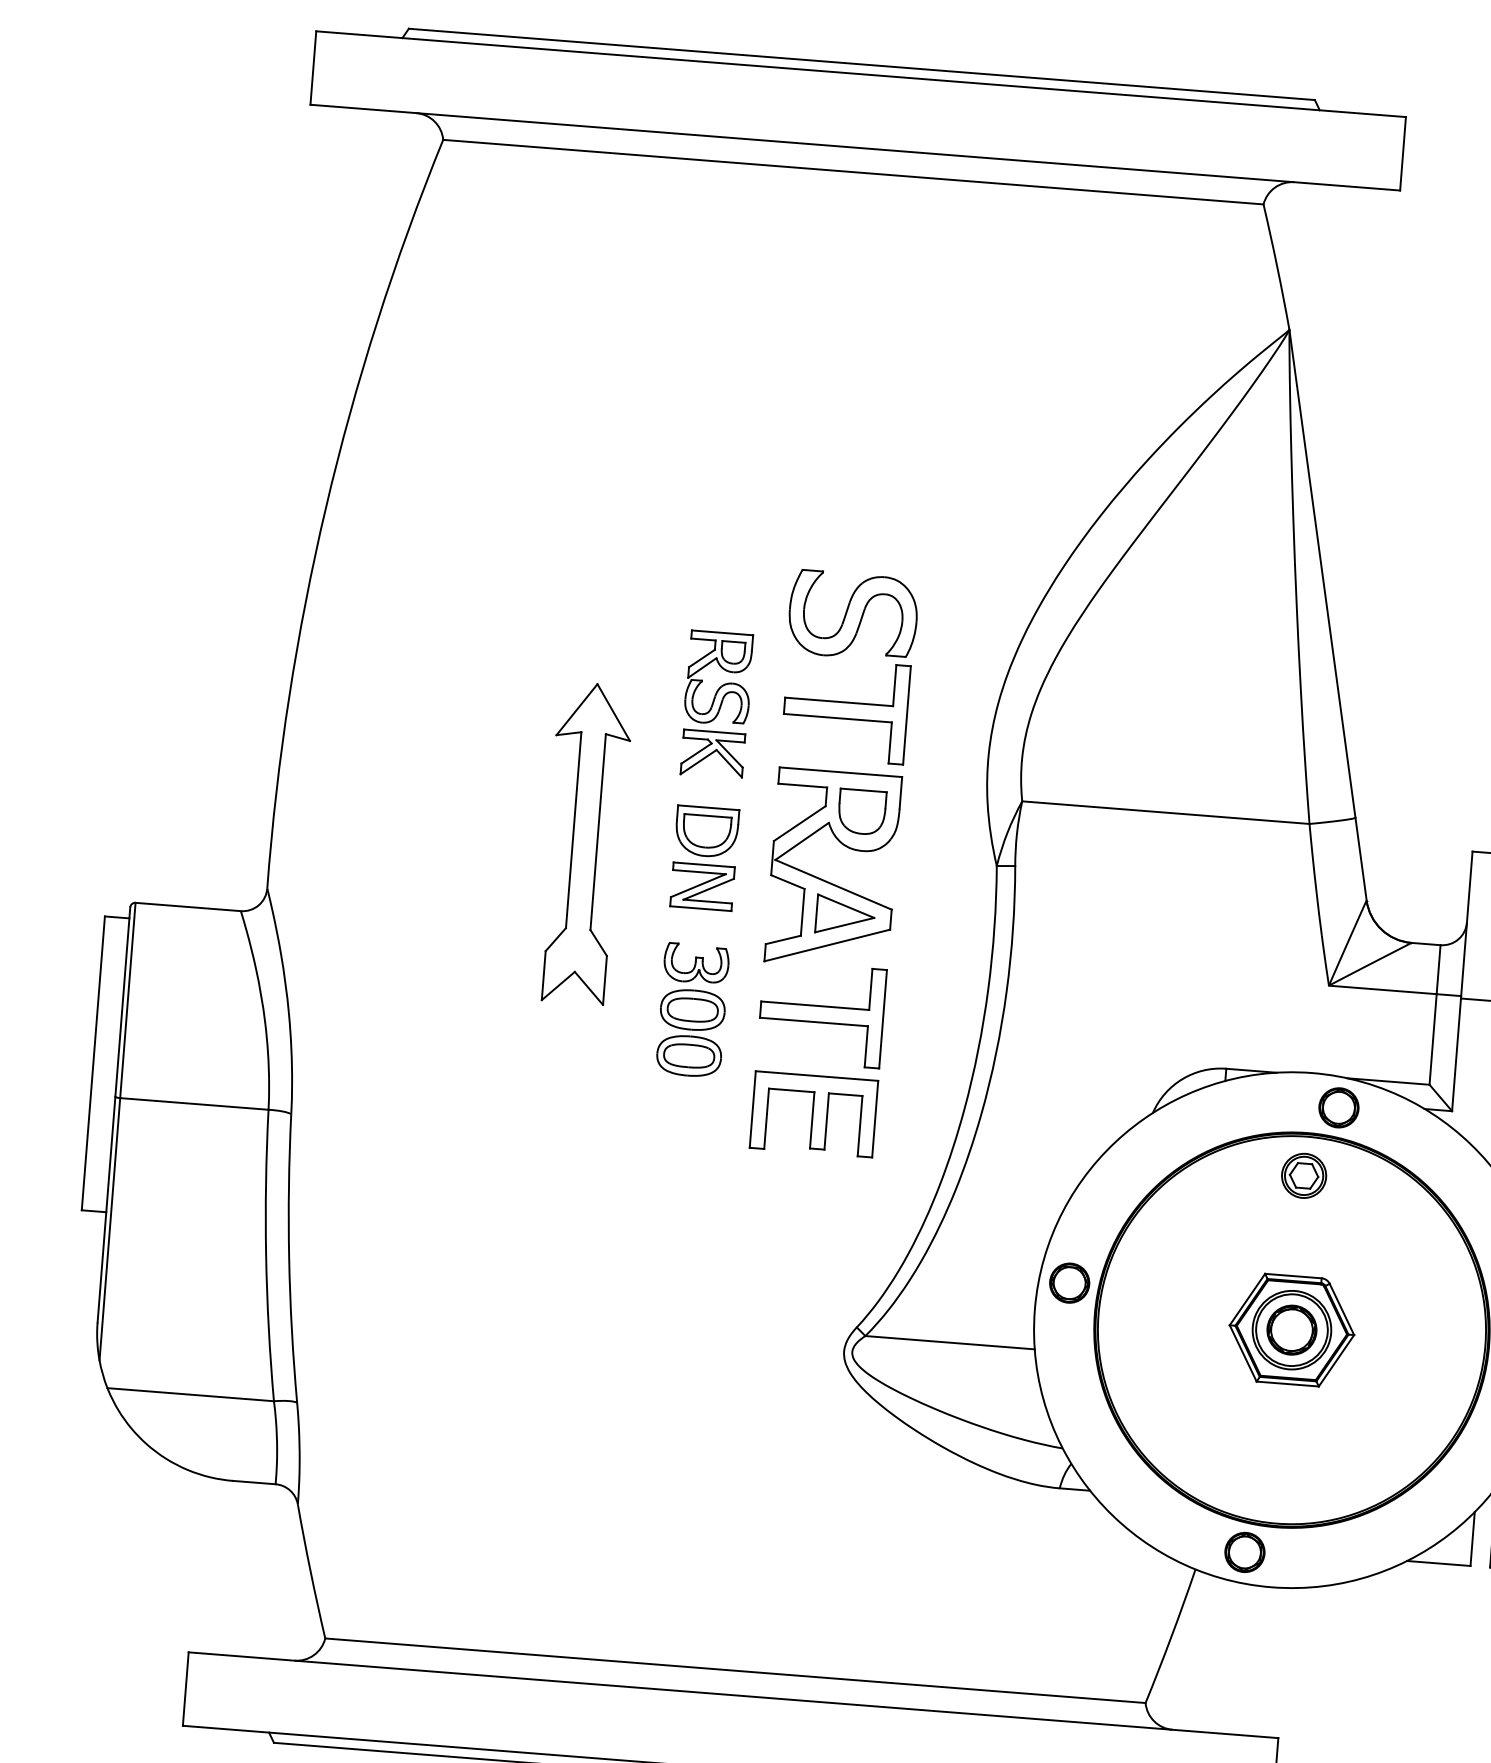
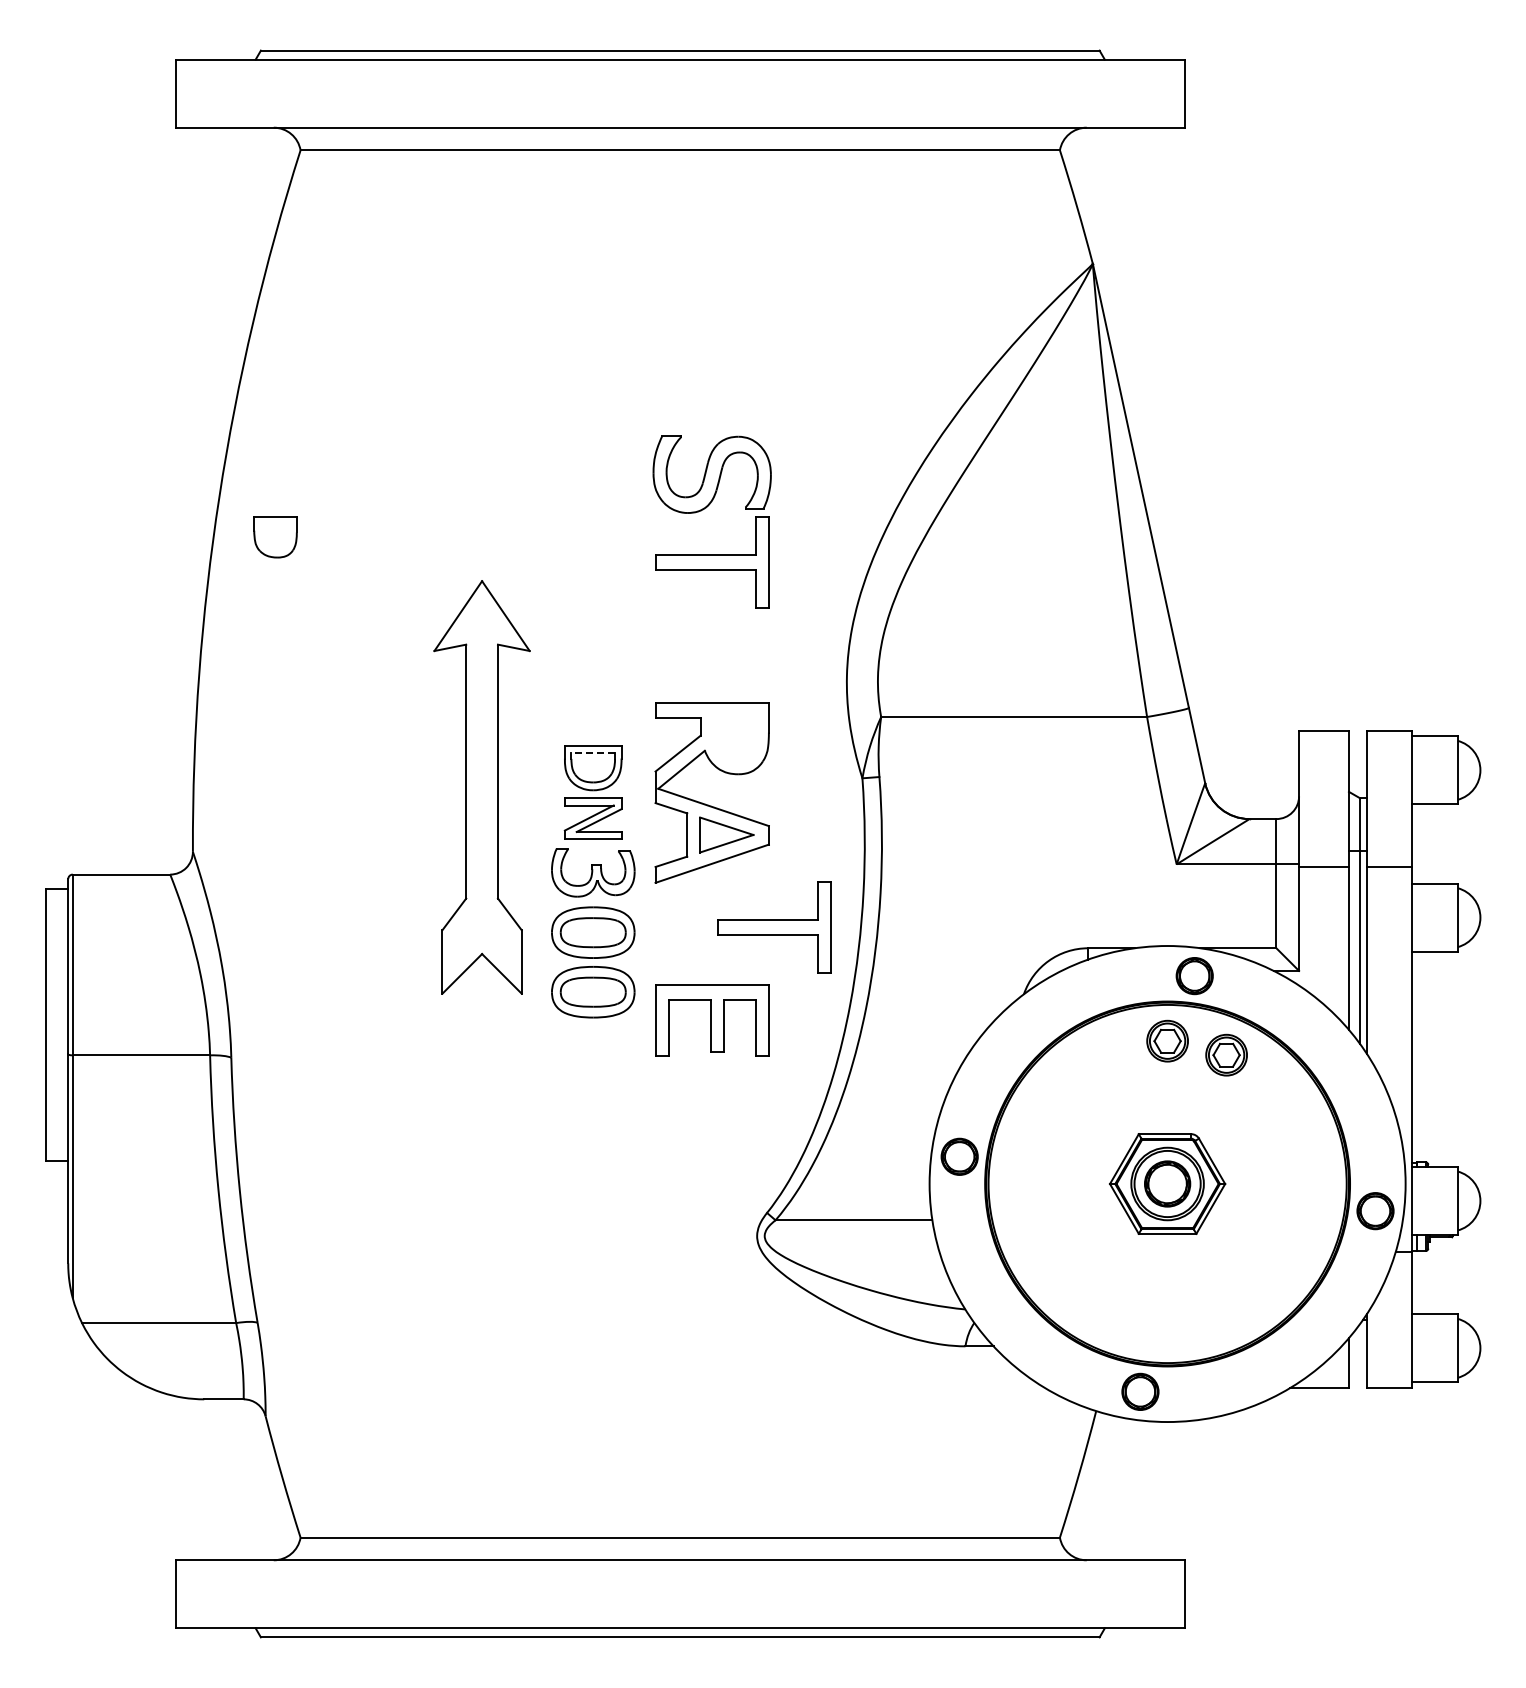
part: (840, 653) -> (703, 510), moved
part: (717, 705) -> (593, 650), removed
part: (861, 812) -> (275, 537), moved
line: (708, 816) -> (593, 753), solid -> dashed
part: (584, 842) -> (481, 786), size x1.4
part: (691, 1010) -> (592, 933), size x1.4
part: (822, 1014) -> (774, 927), moved
part: (1366, 1195) -> (1226, 1054), added

